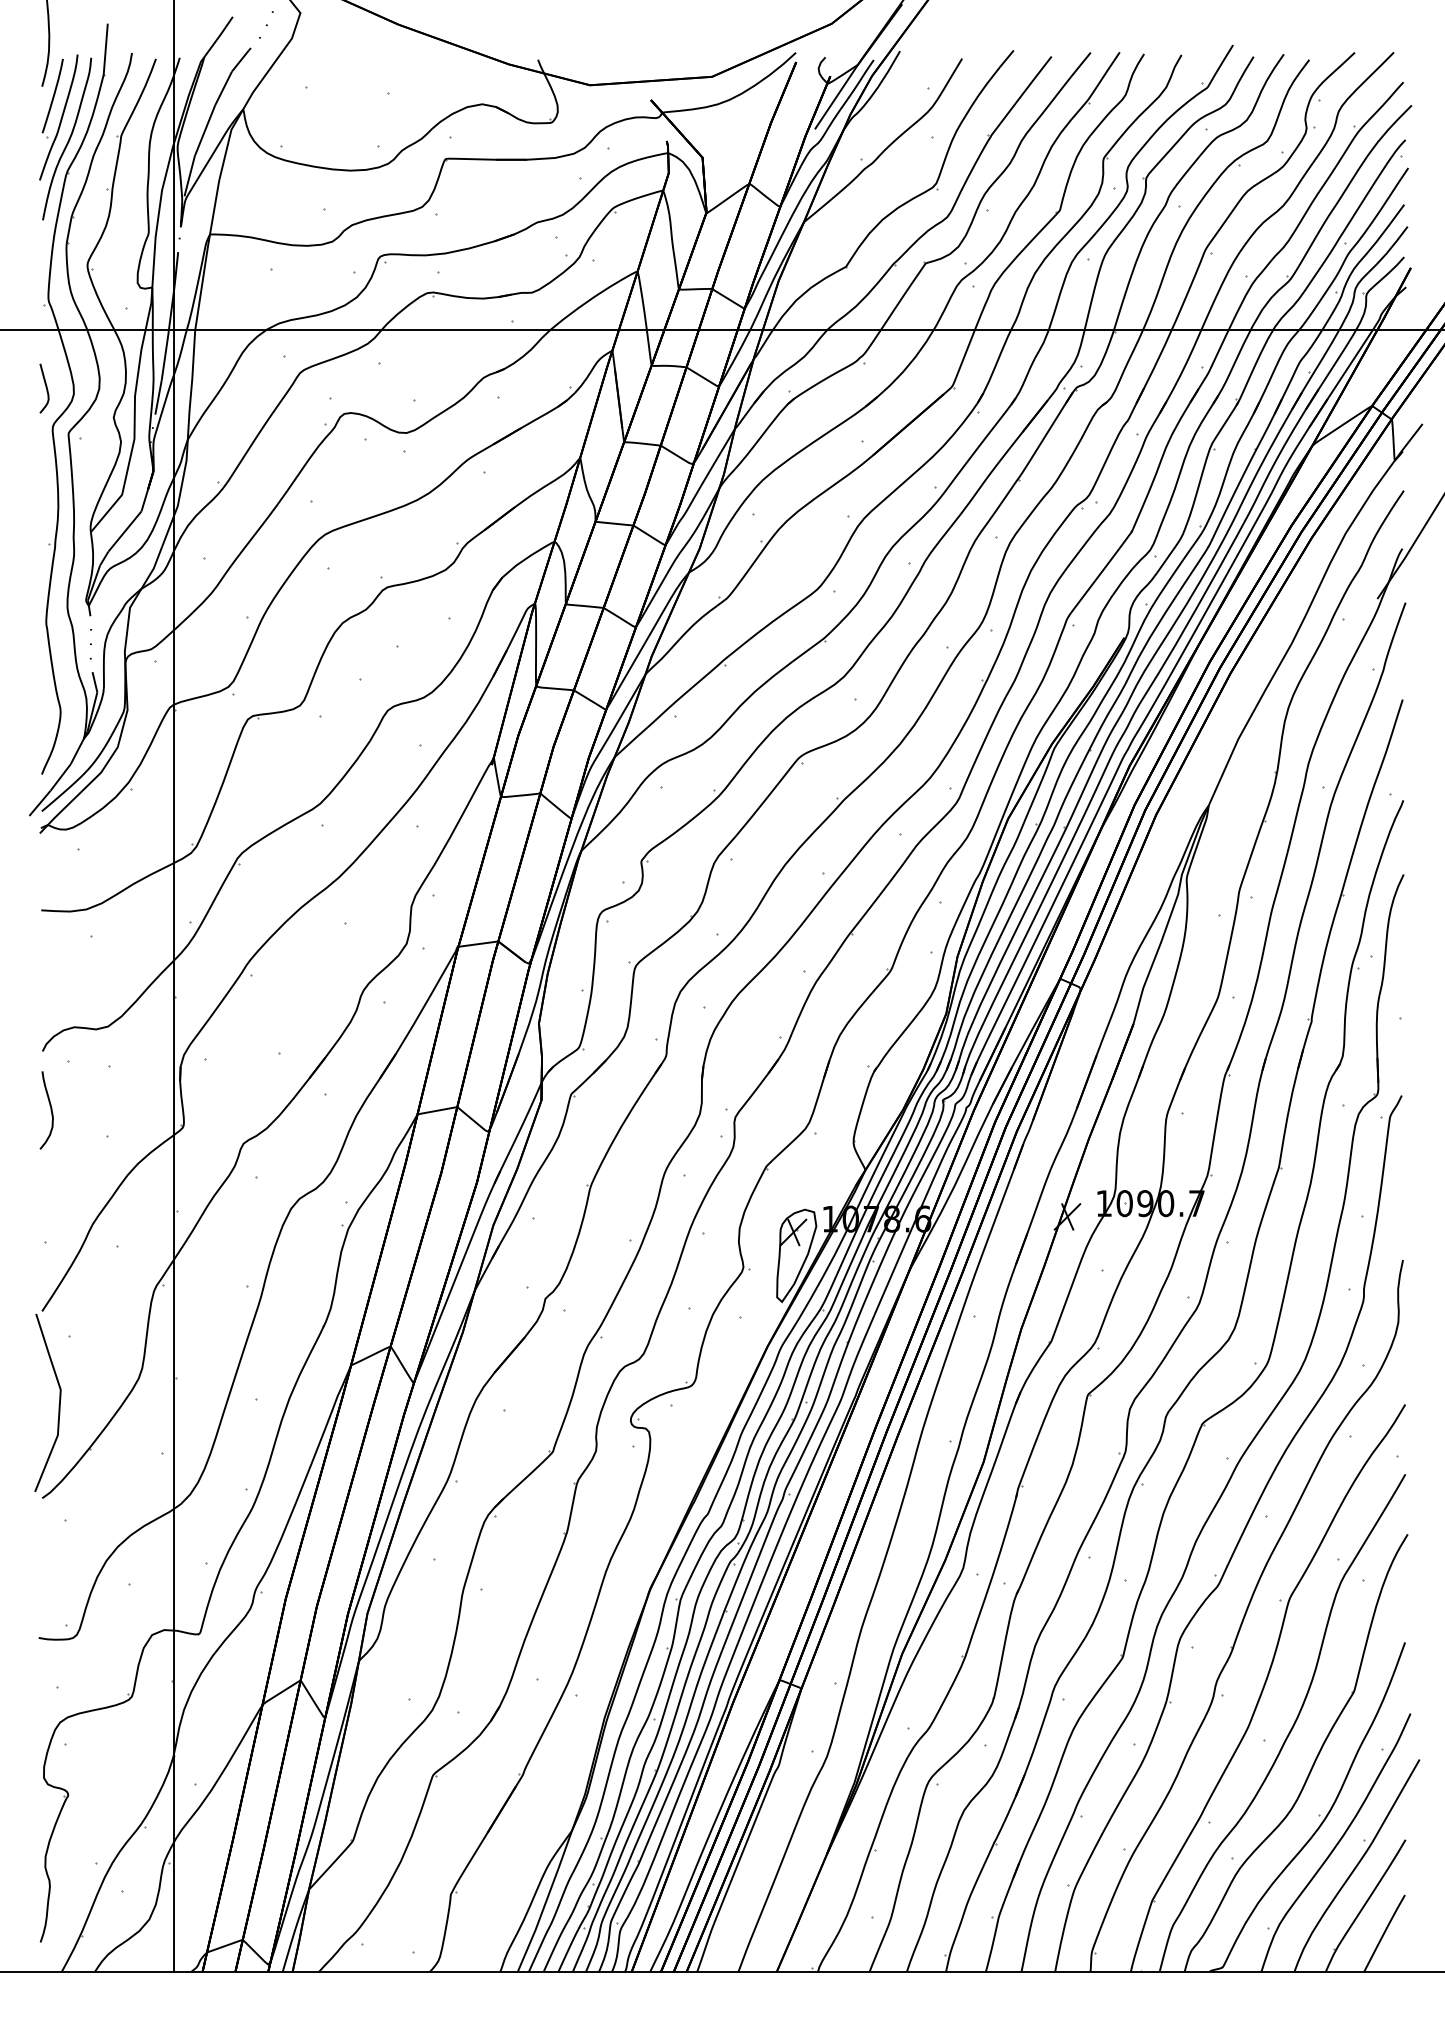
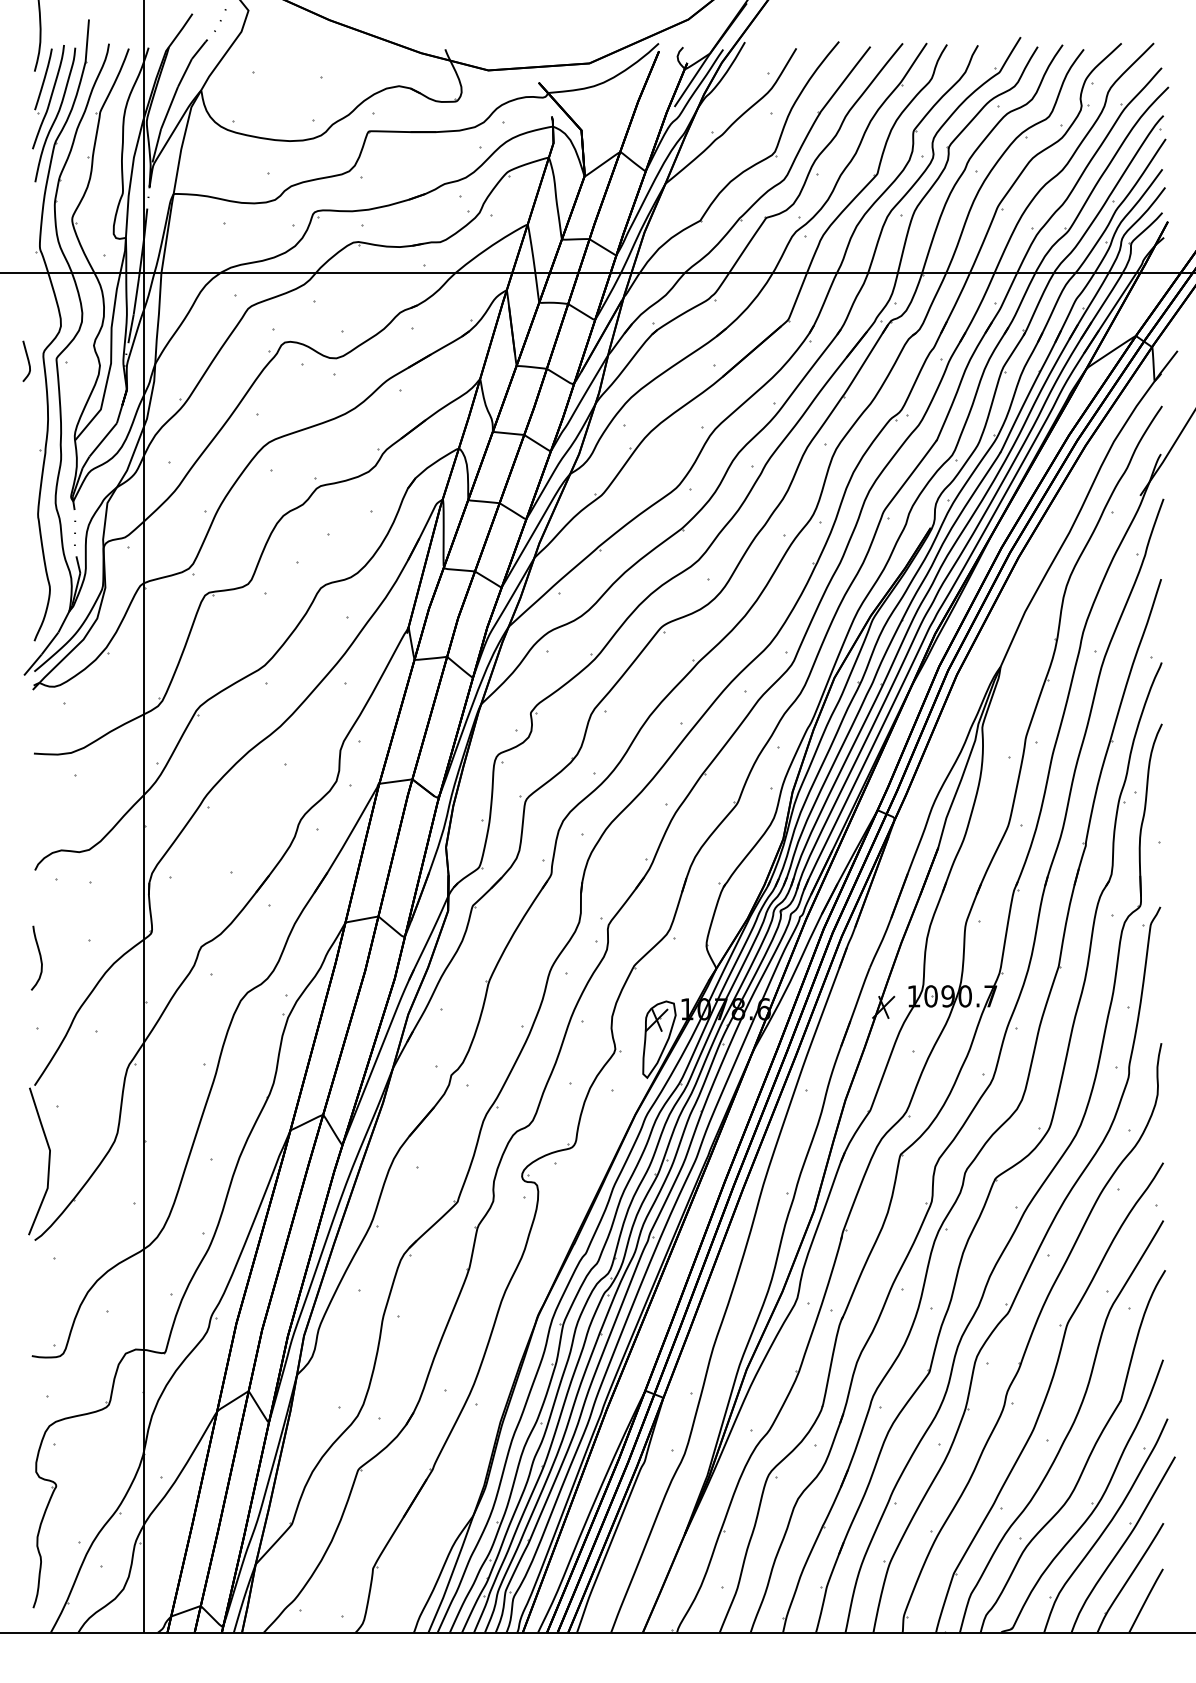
curve: (45, 387) -> (27, 360), moved
curve: (50, 1110) -> (39, 958), moved

